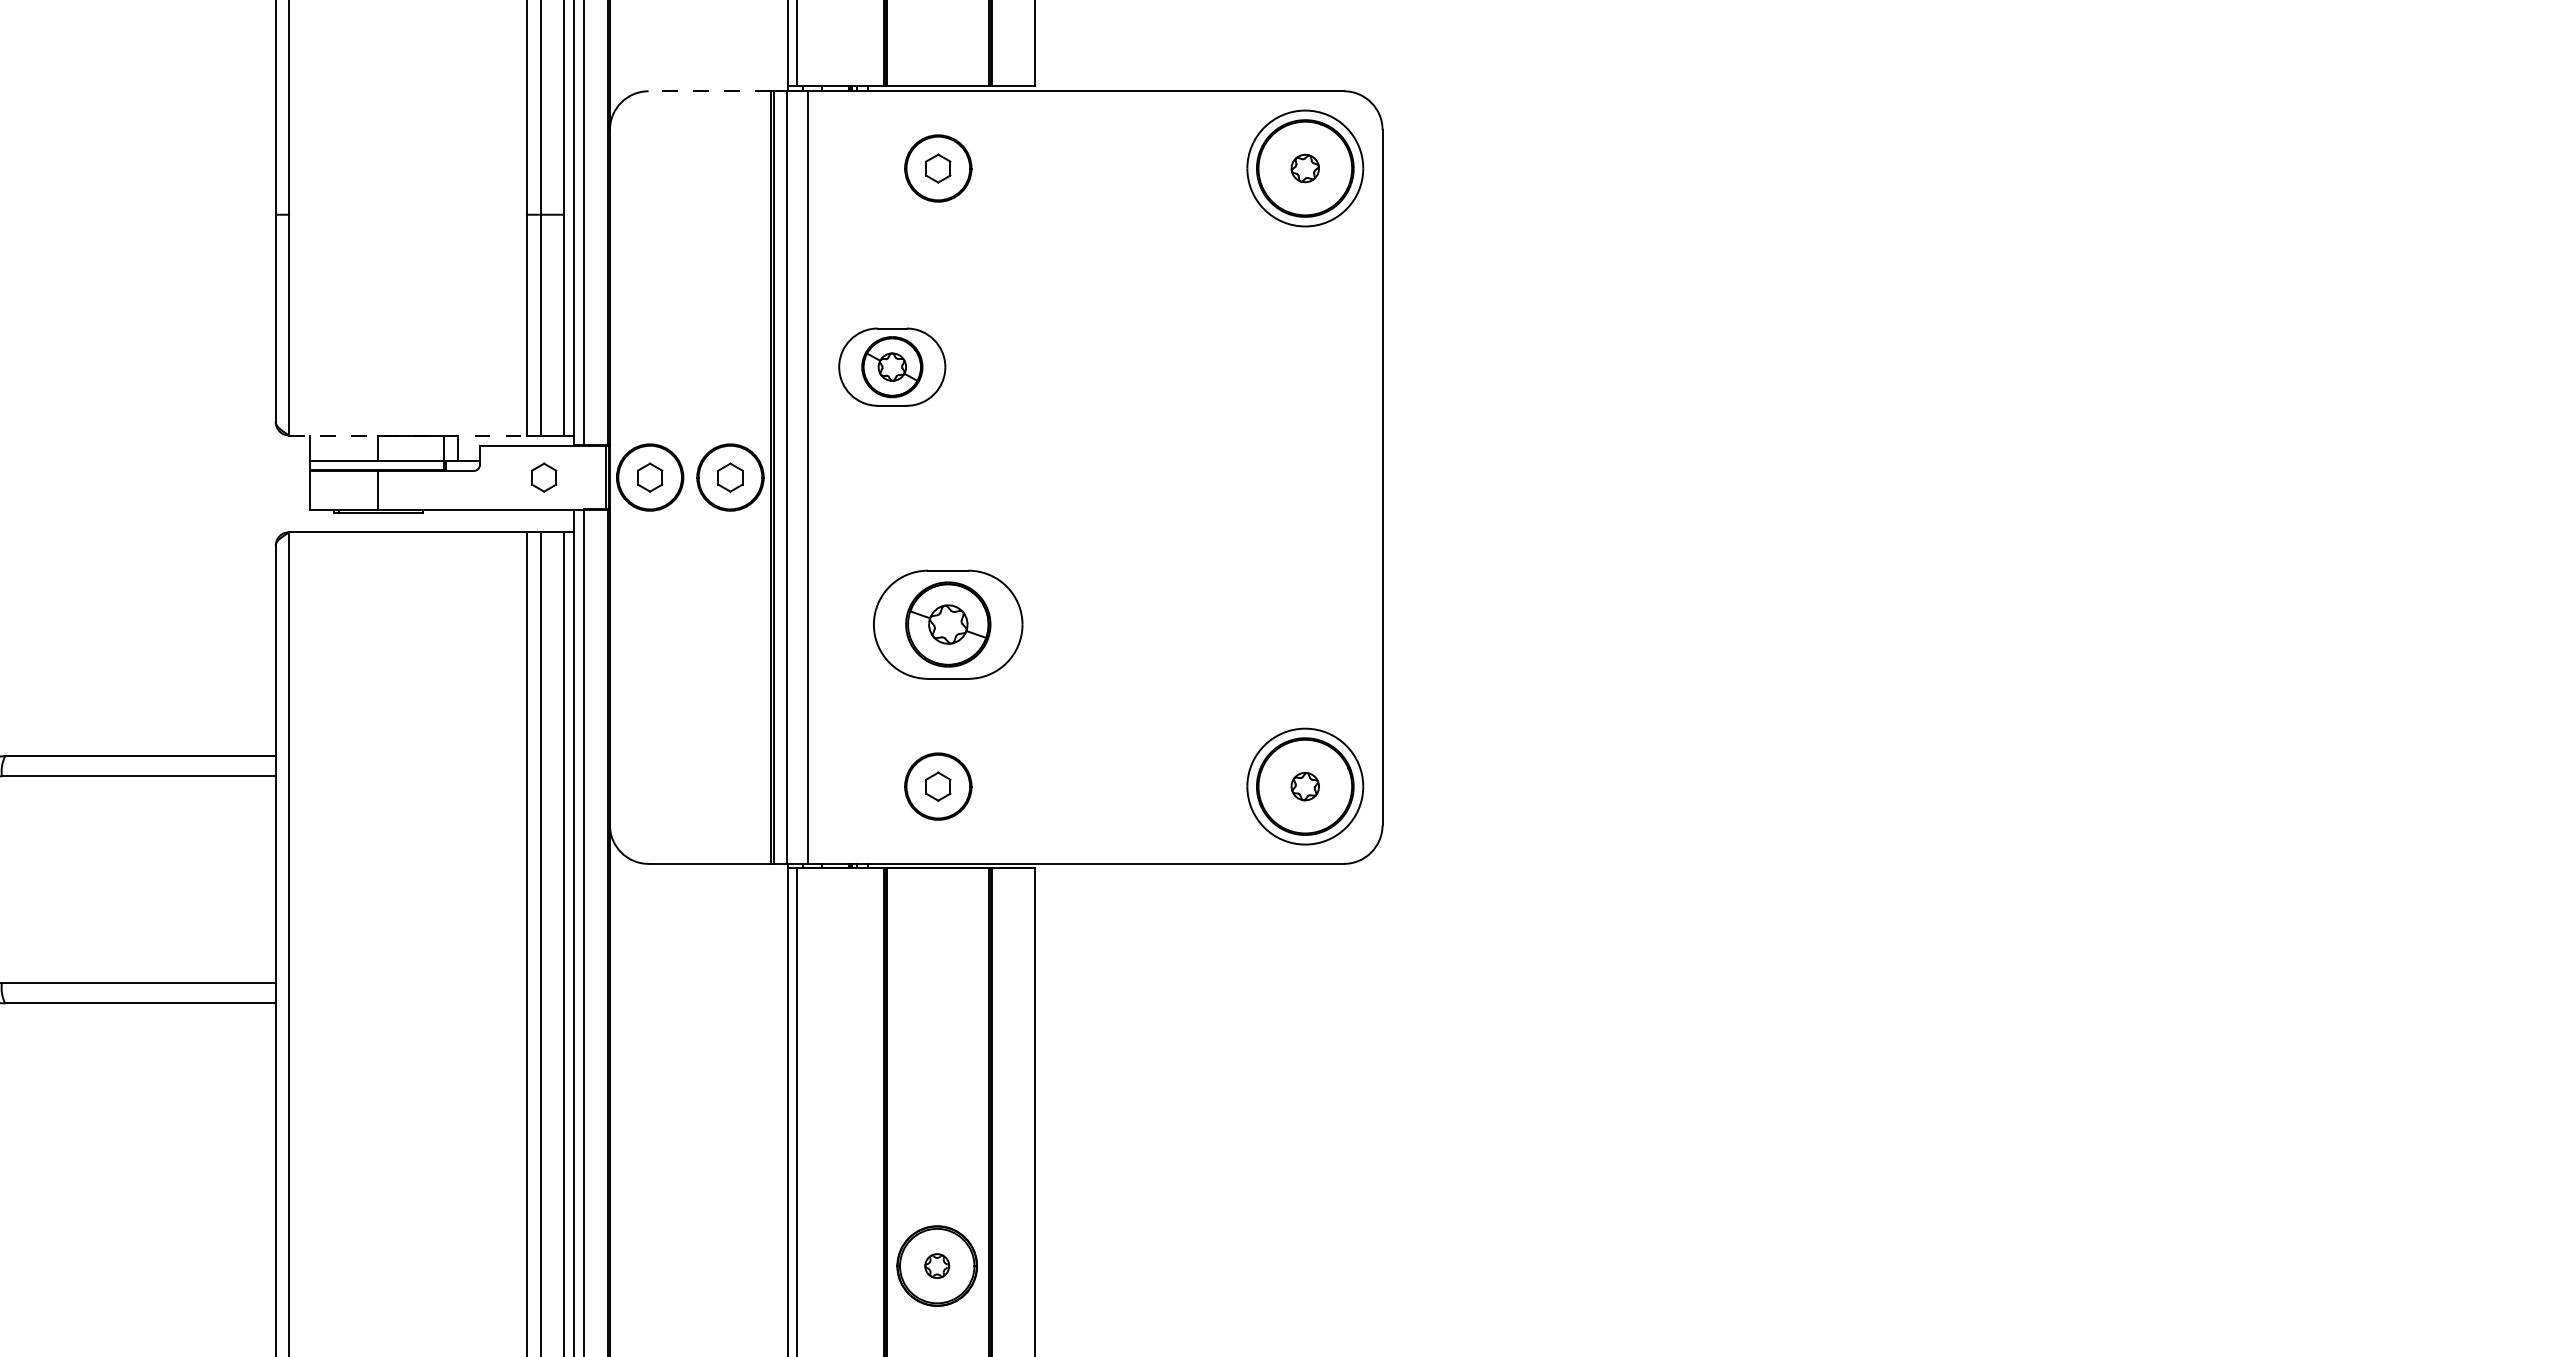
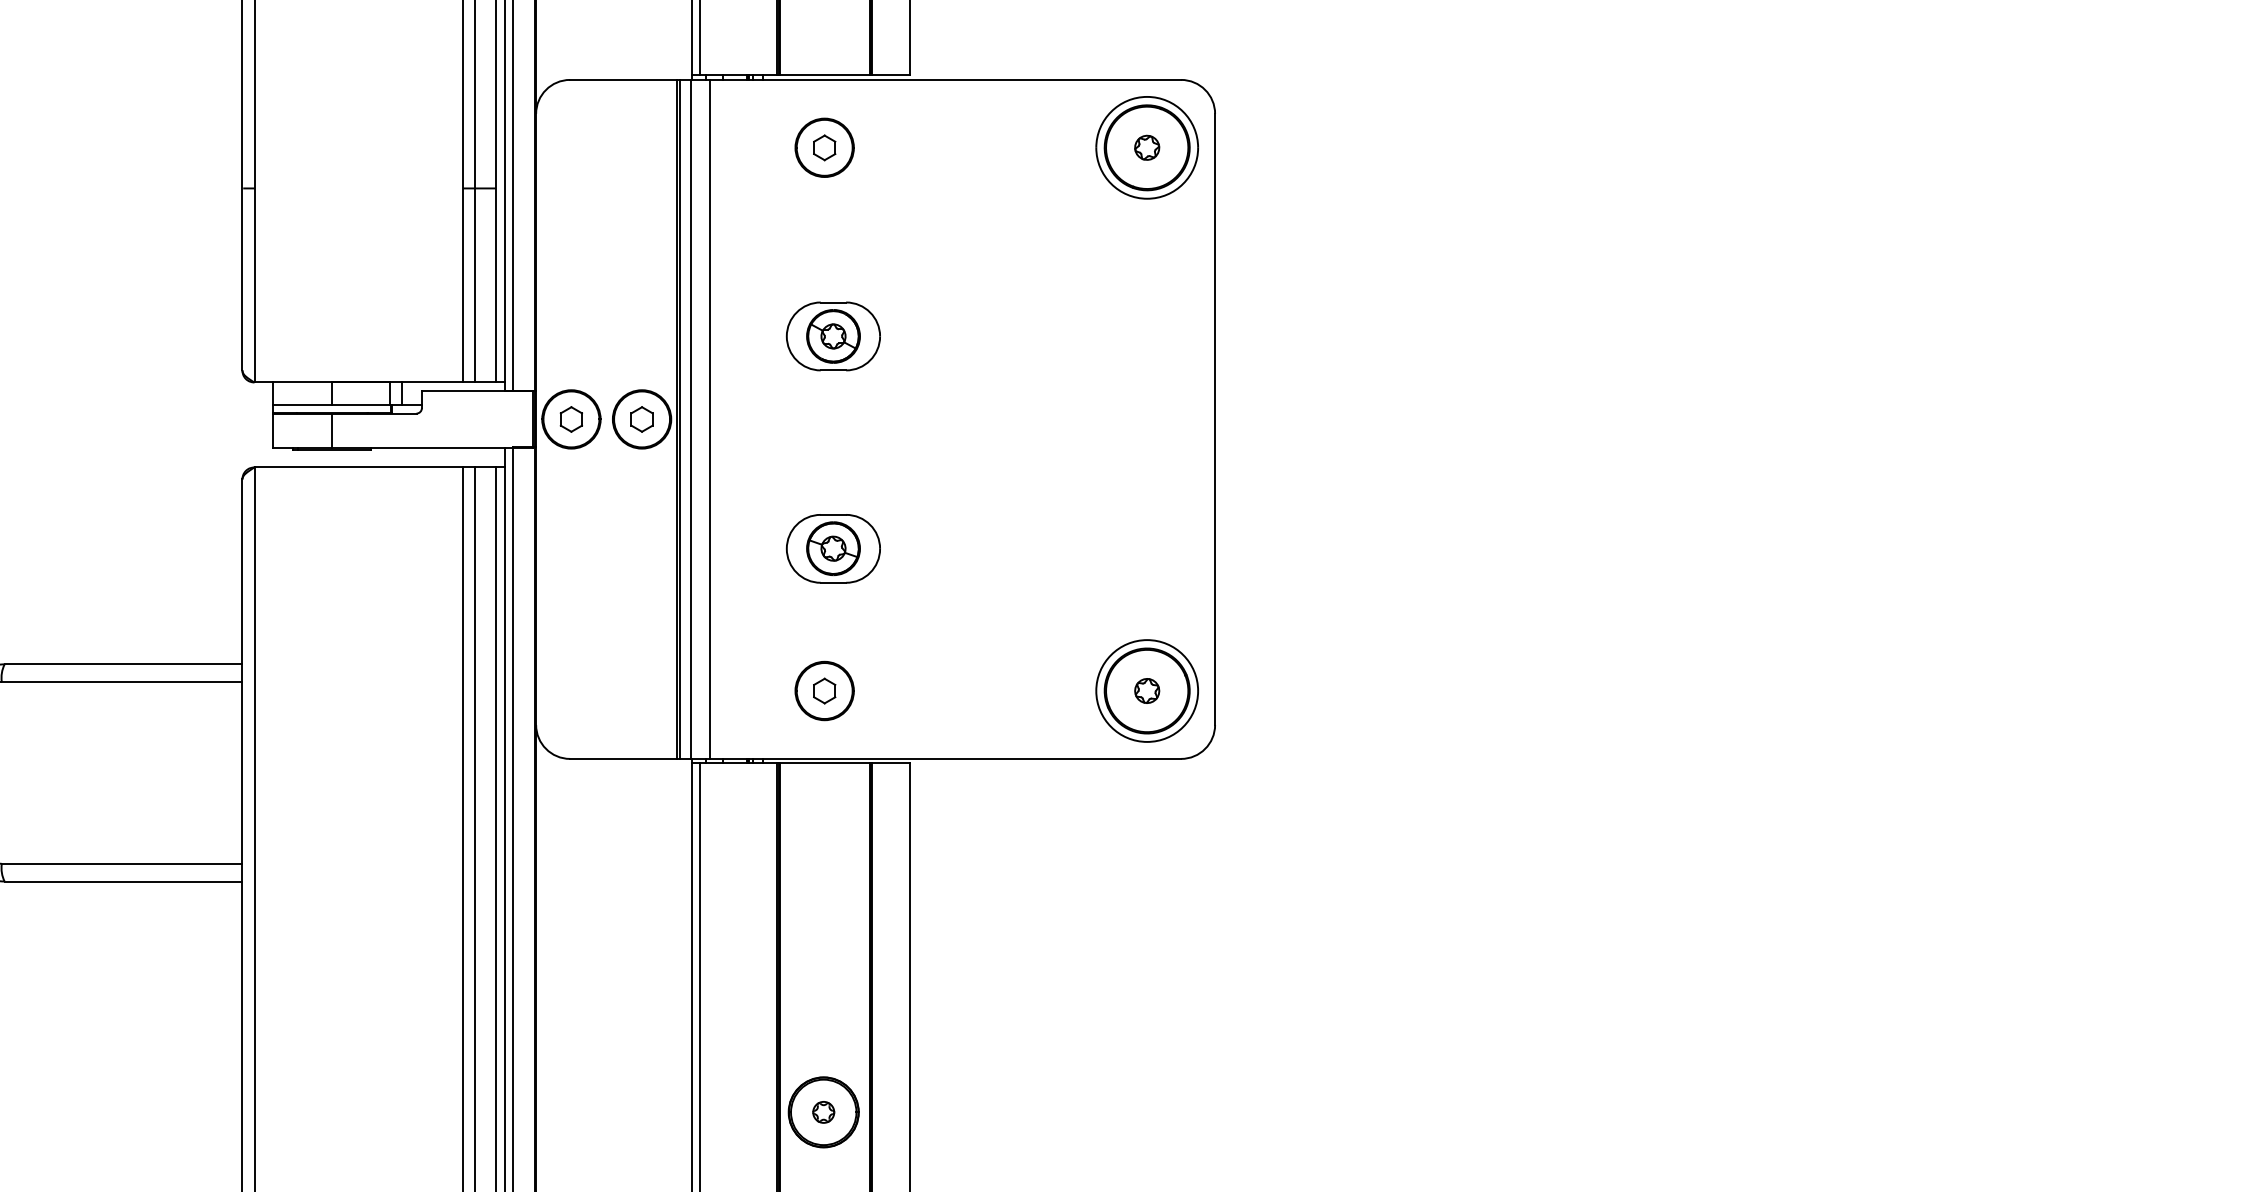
line: (709, 91) -> (623, 80), dashed -> solid
part: (892, 366) -> (833, 335), moved
line: (408, 435) -> (359, 382), dashed -> solid
part: (544, 477) -> (478, 419), removed
part: (948, 624) -> (833, 548), size x0.71

